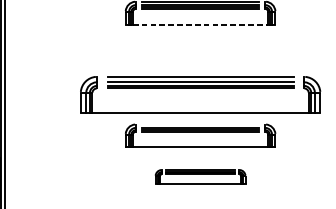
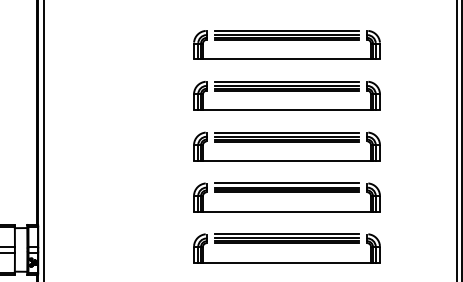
line: (200, 24) -> (287, 59), dashed -> solid
part: (200, 53) -> (286, 95), added
part: (200, 94) -> (286, 146), size x0.62
line: (200, 124) -> (286, 183), added
part: (200, 176) -> (286, 248), size x1.67

